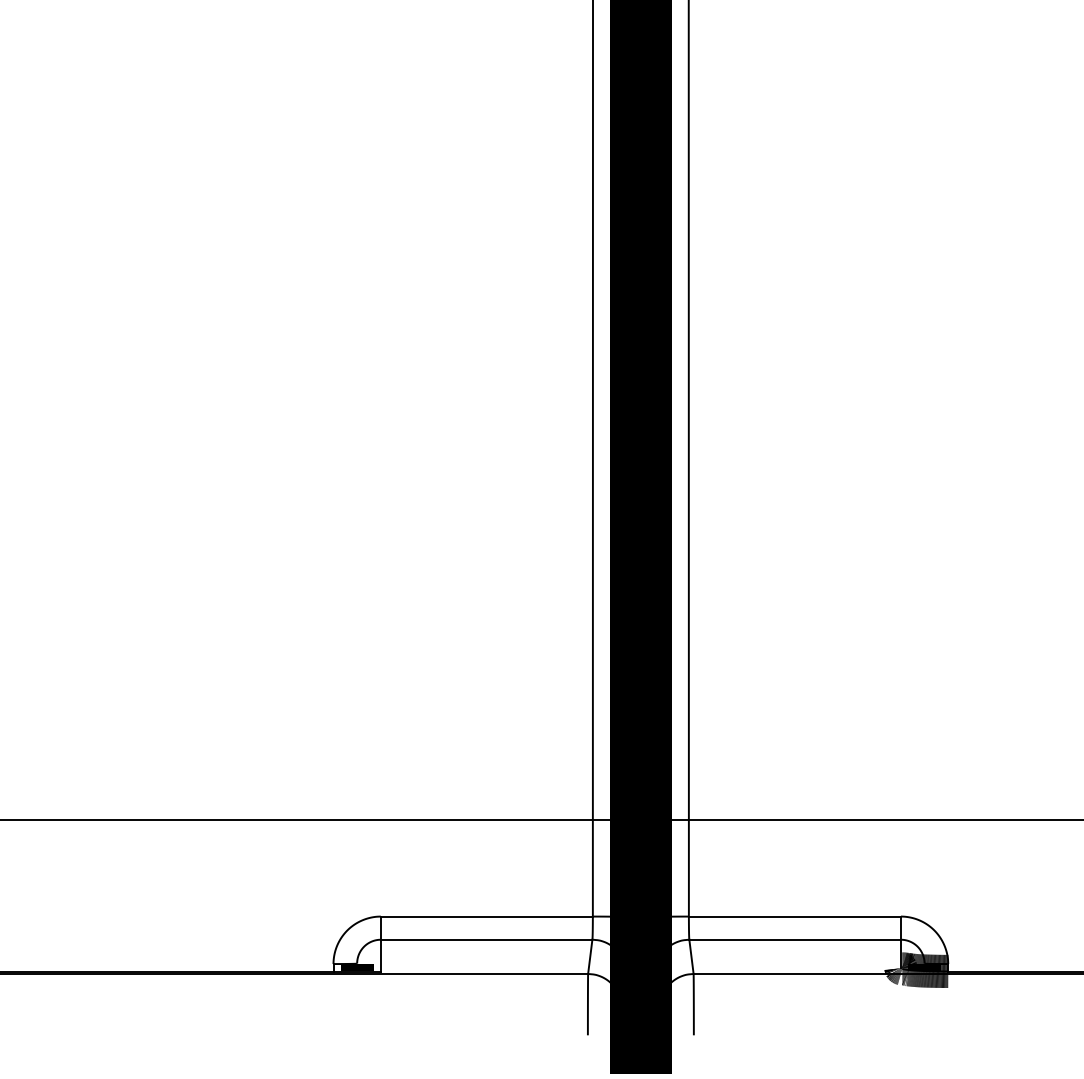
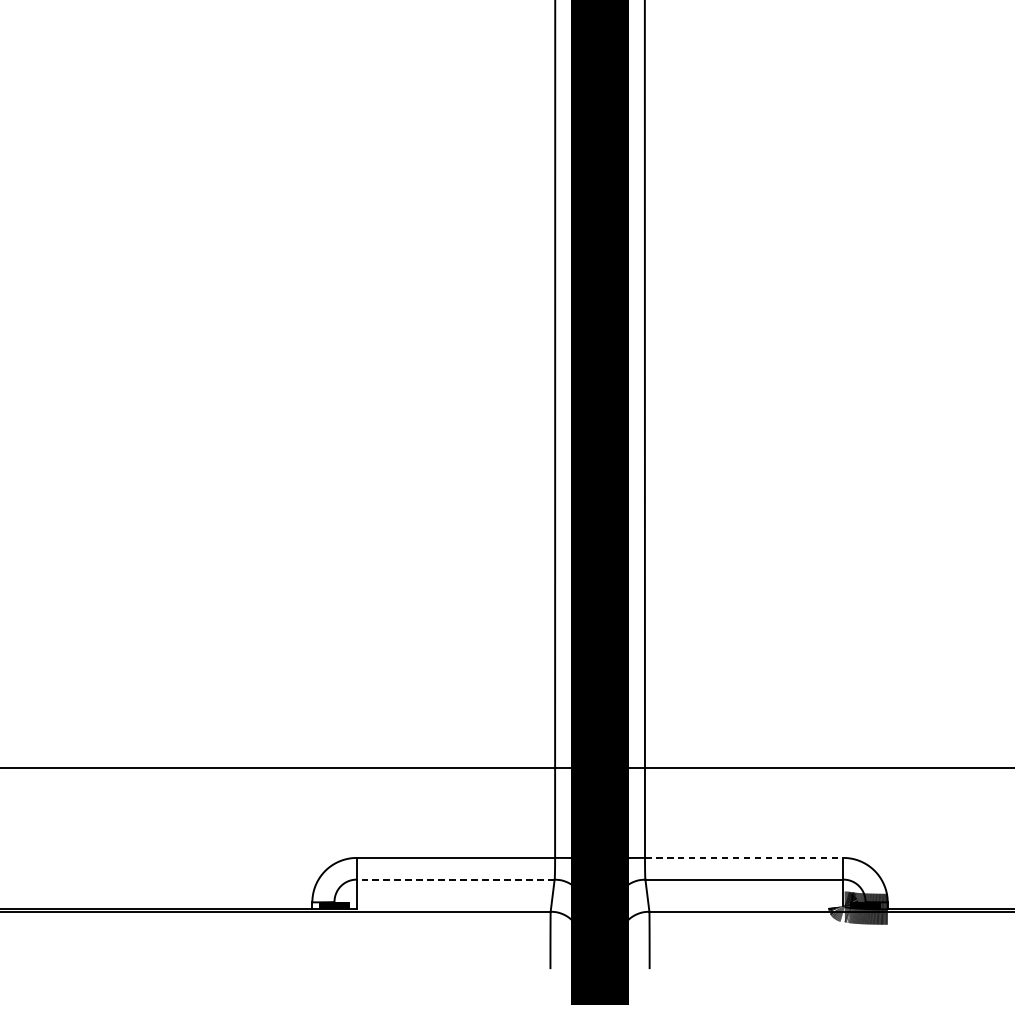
line: (795, 916) -> (744, 857), solid -> dashed
line: (486, 939) -> (455, 879), solid -> dashed

